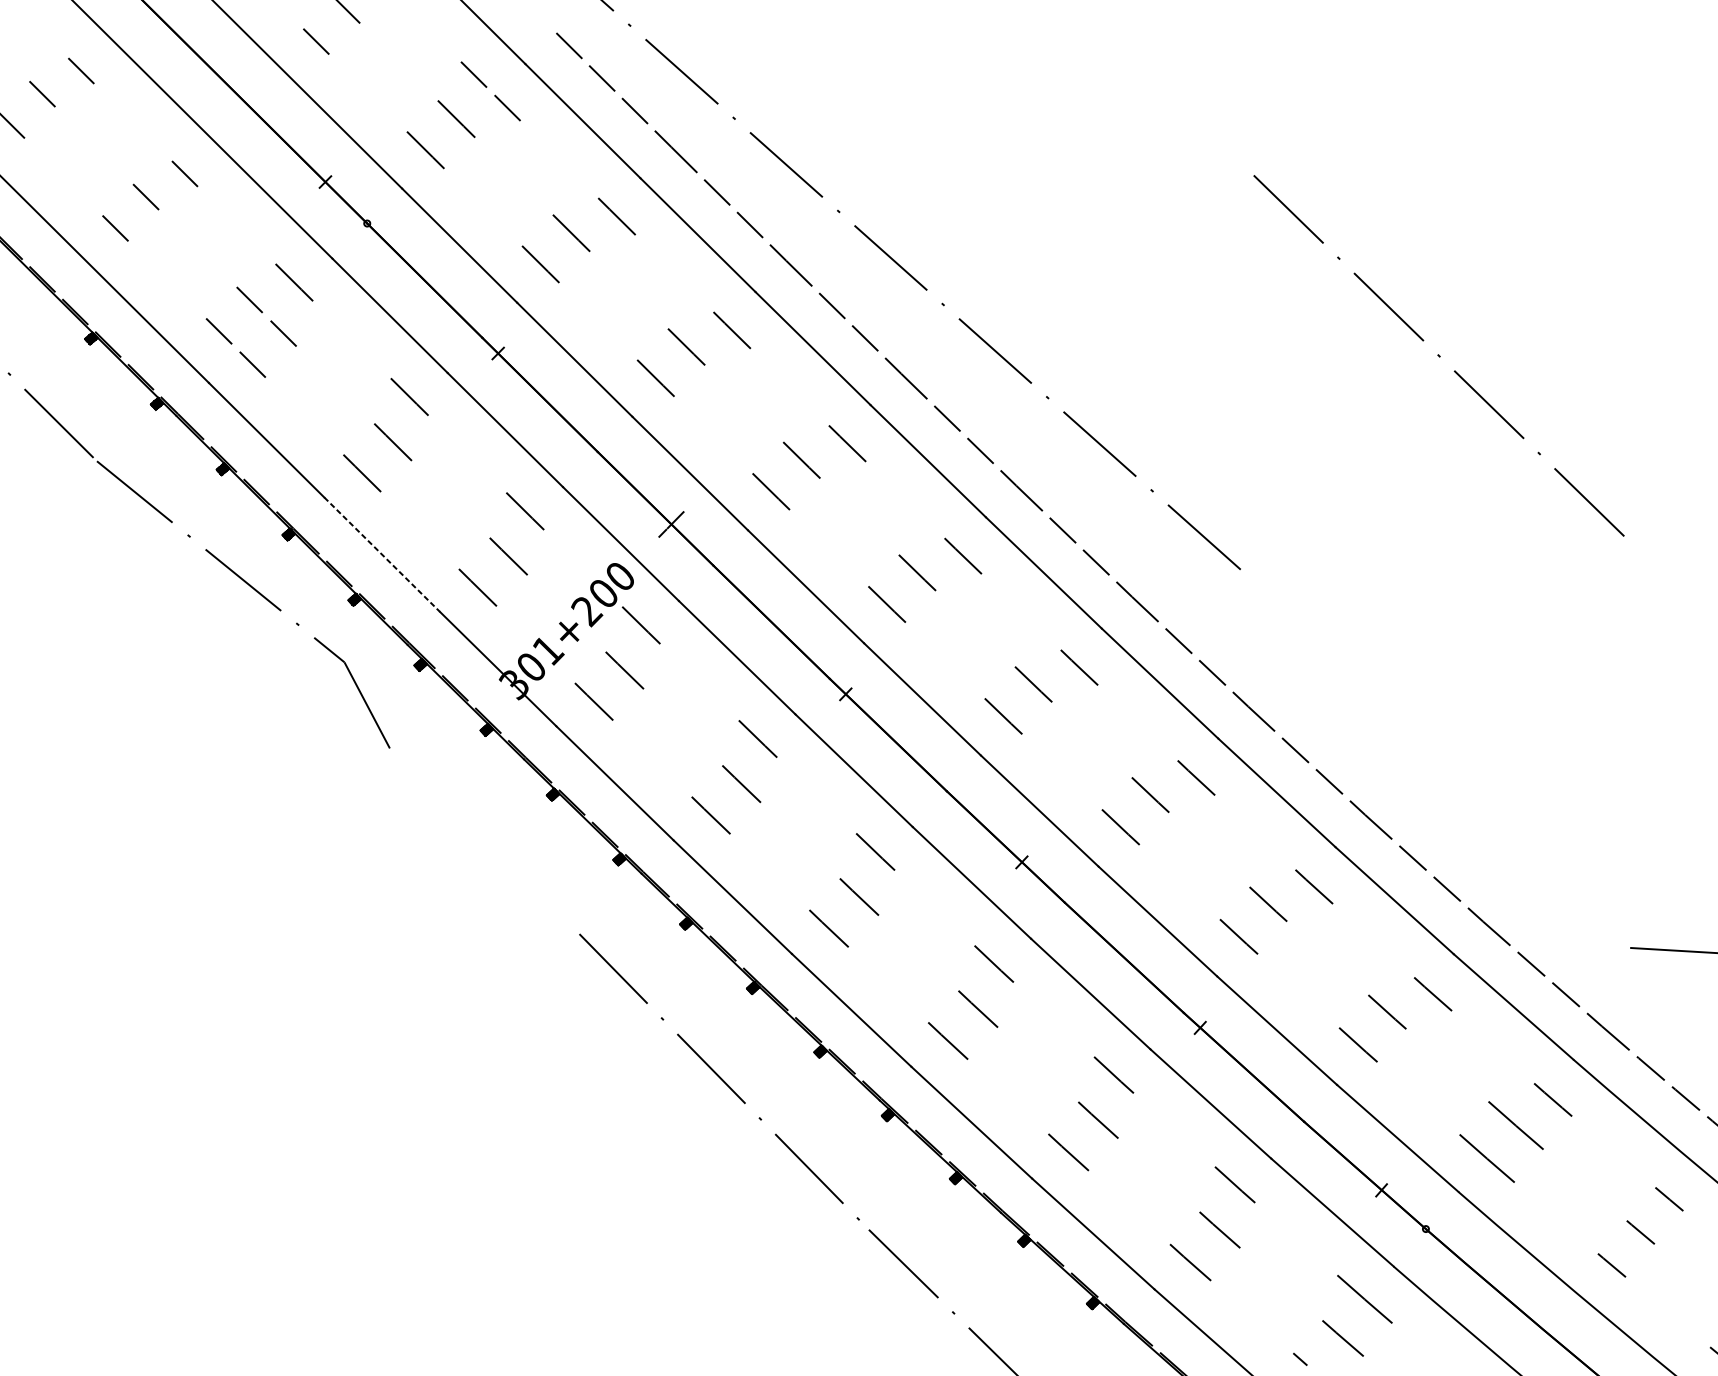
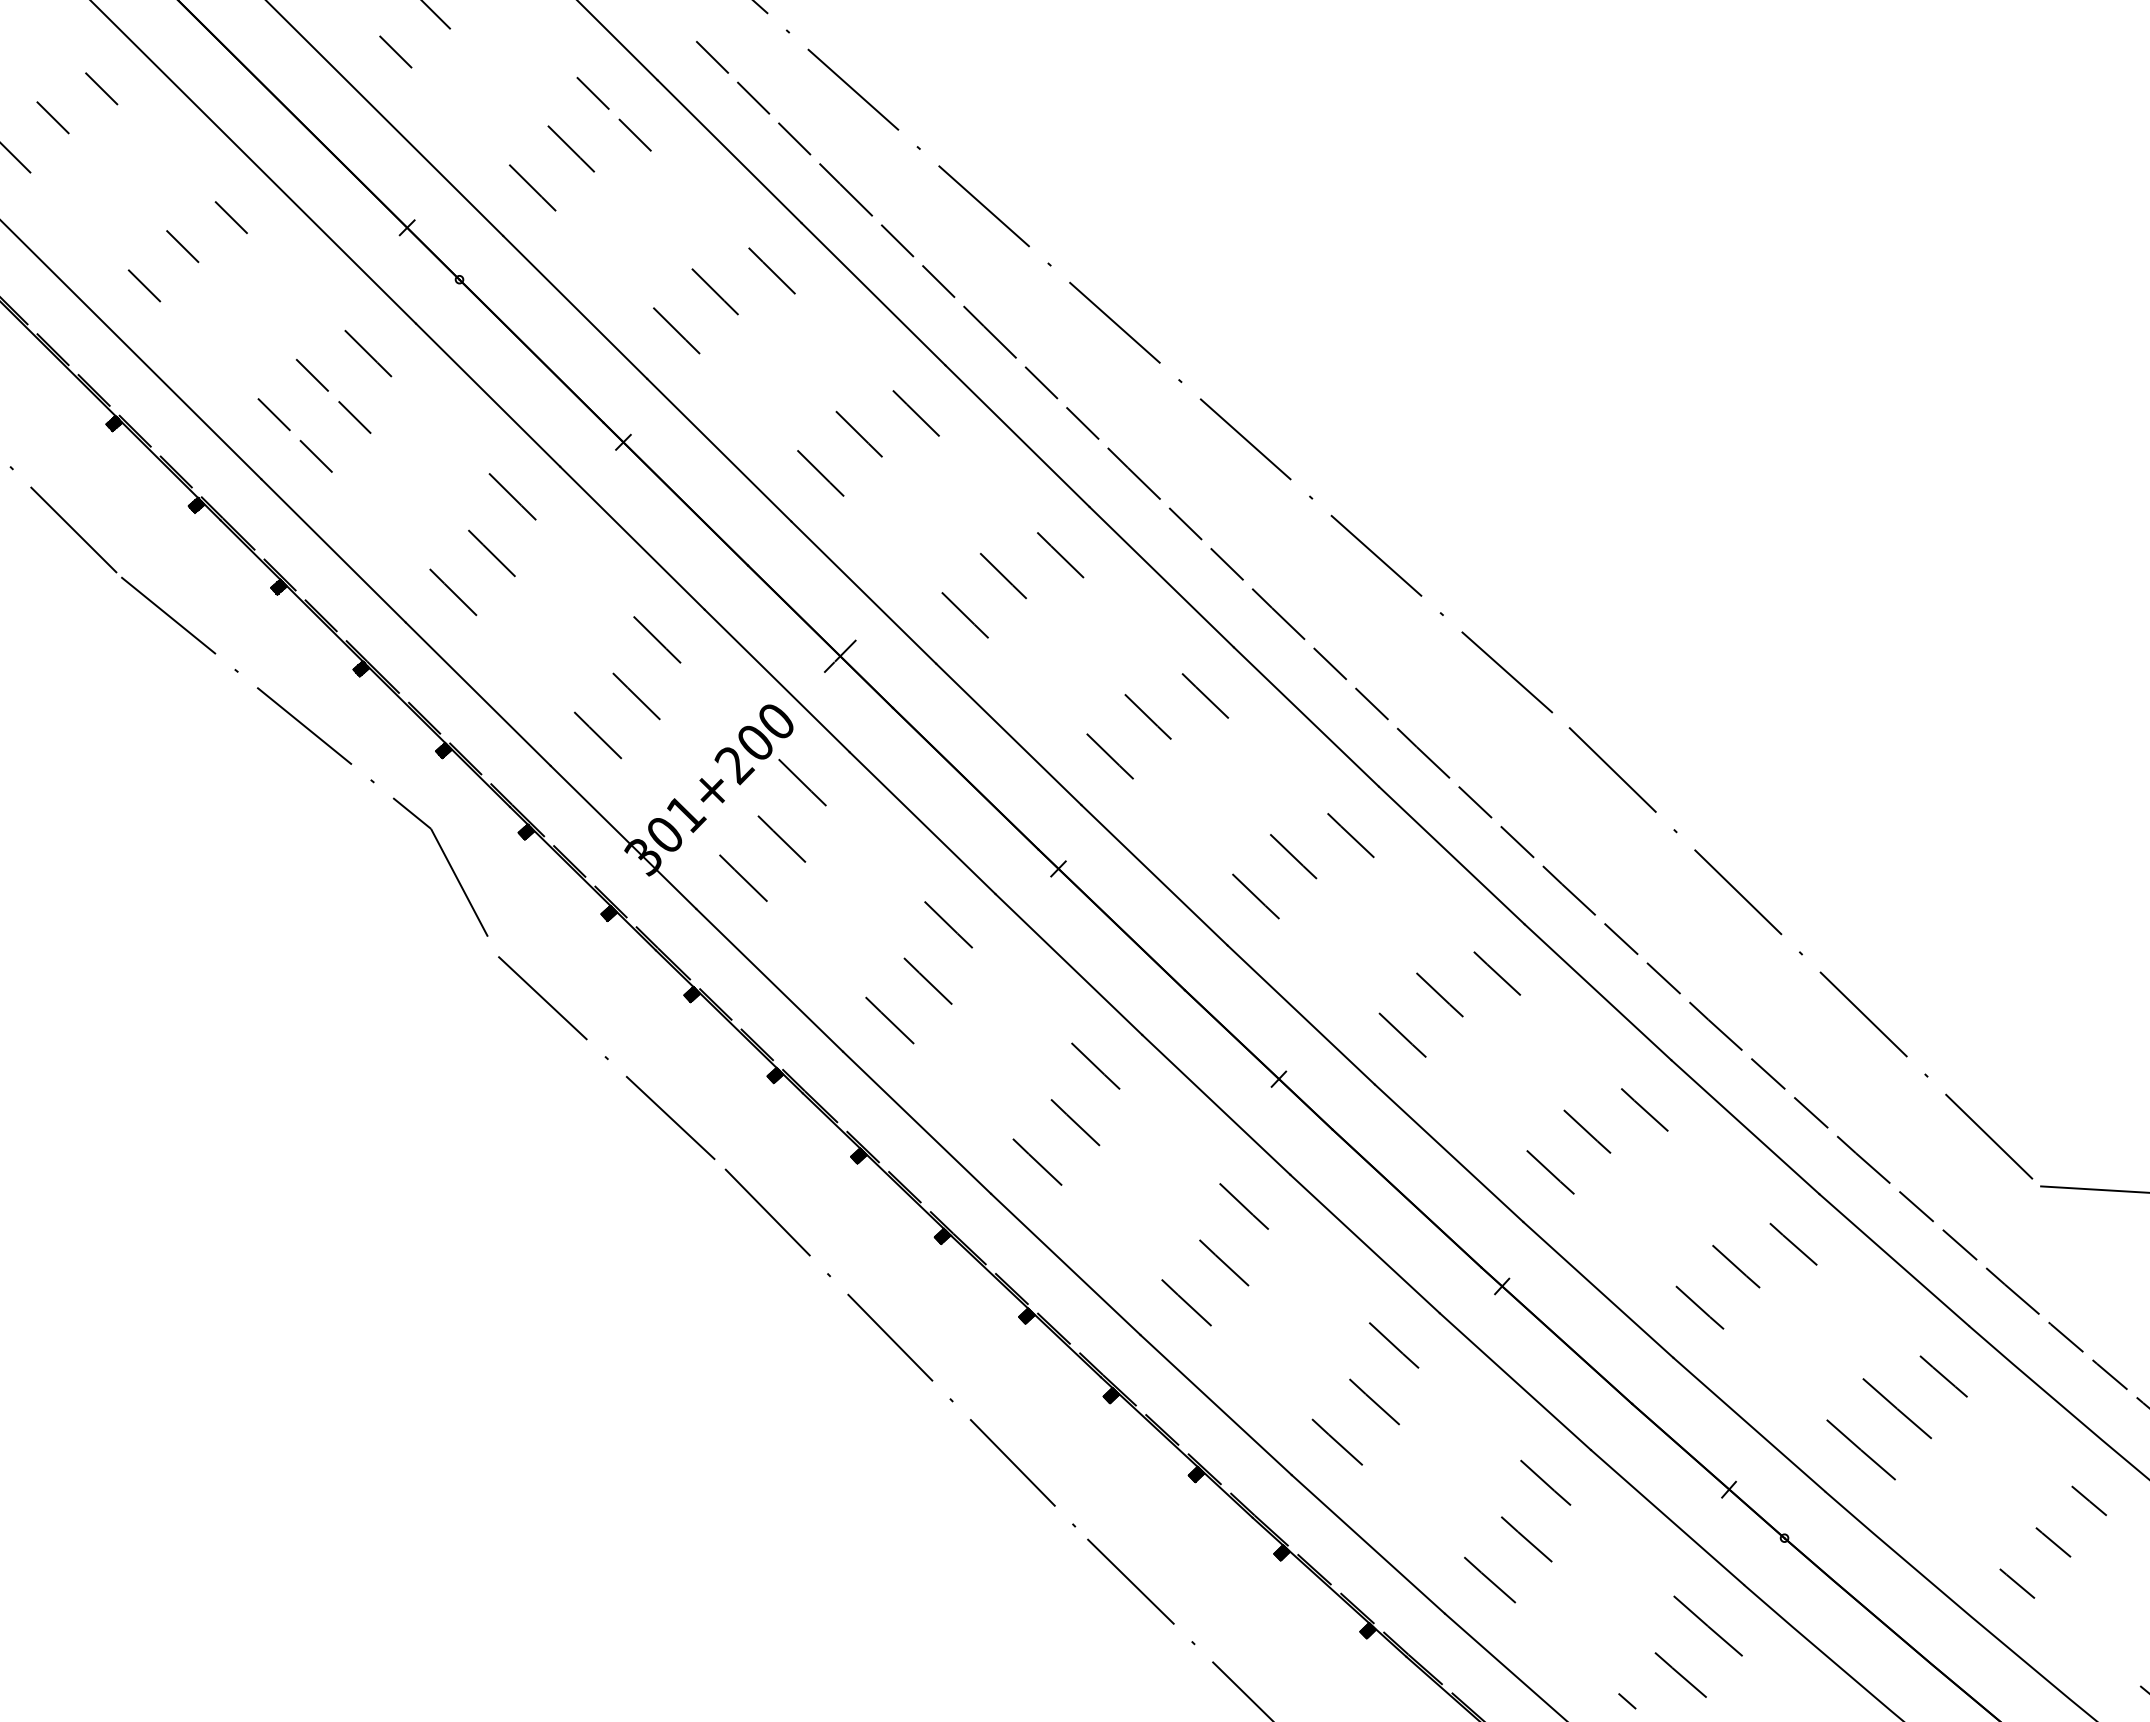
line: (1438, 356) -> (1800, 953), moved
line: (382, 554) -> (478, 694), dashed -> solid
line: (484, 845) -> (606, 1057), added

